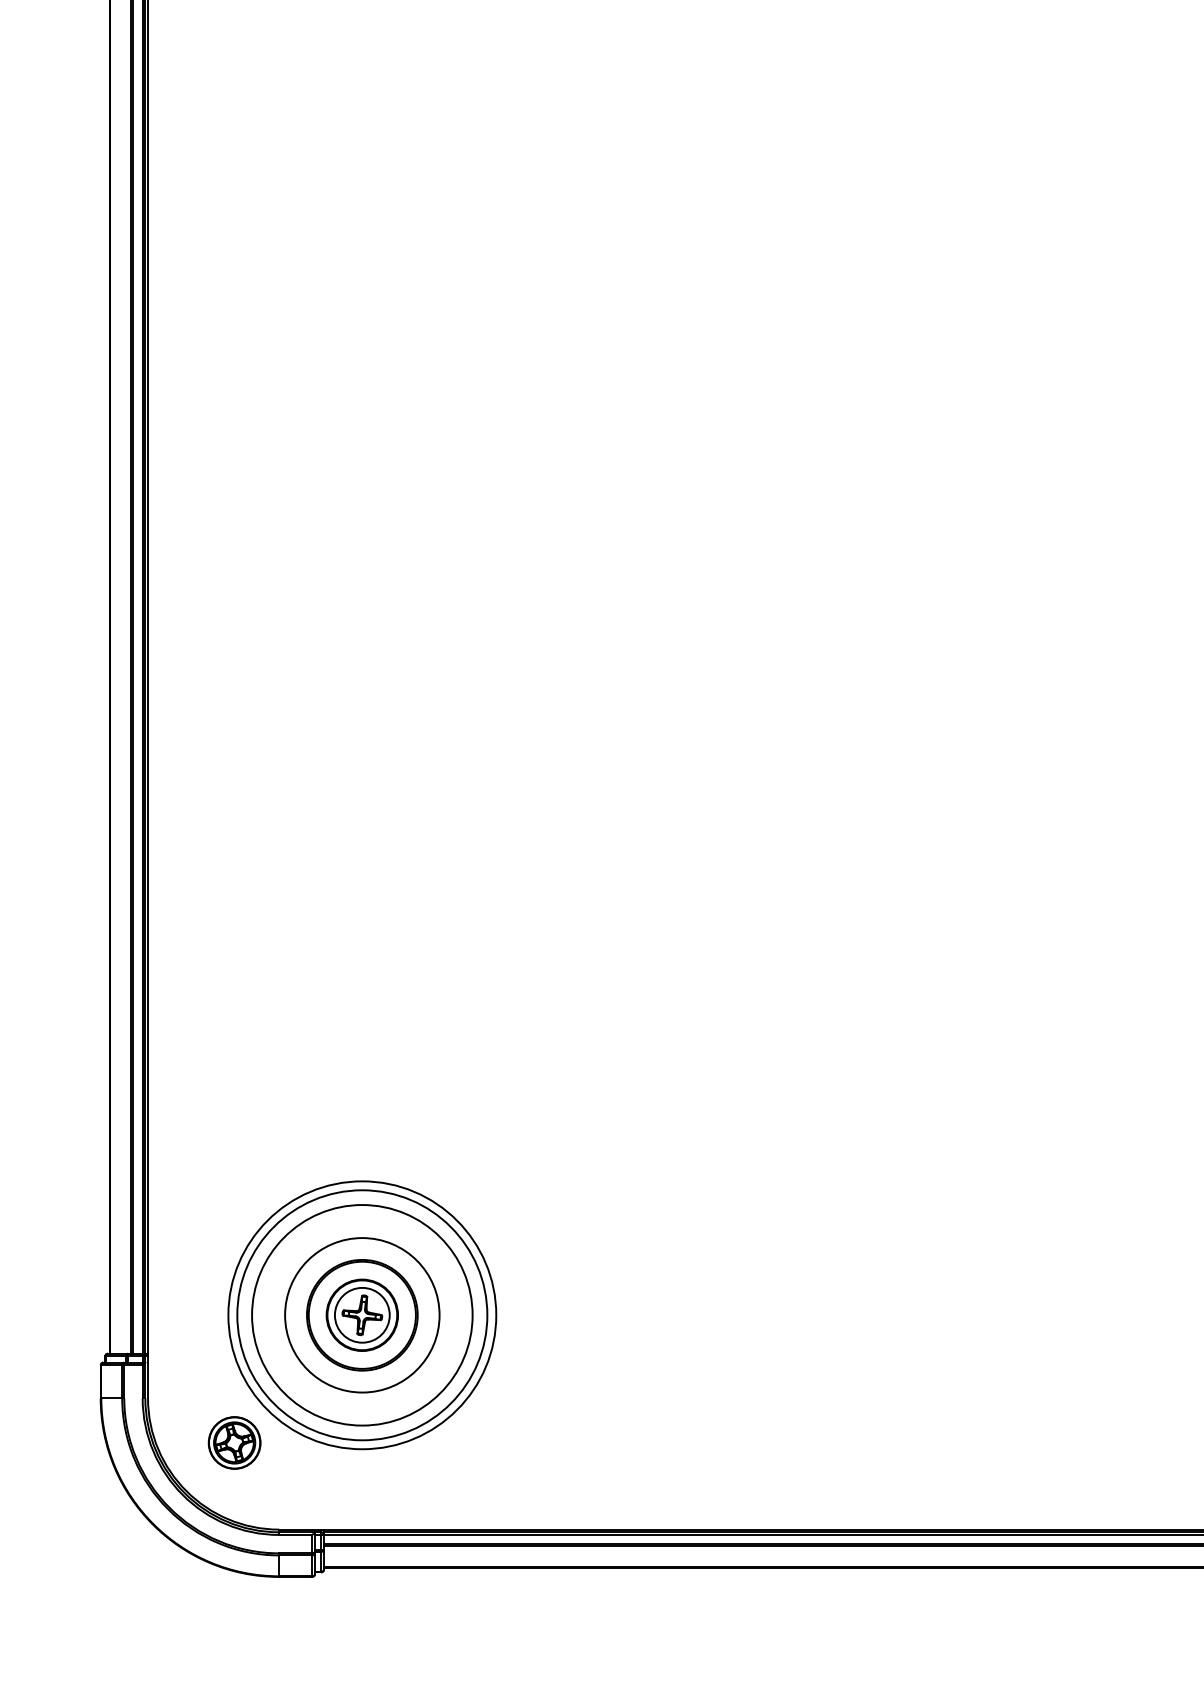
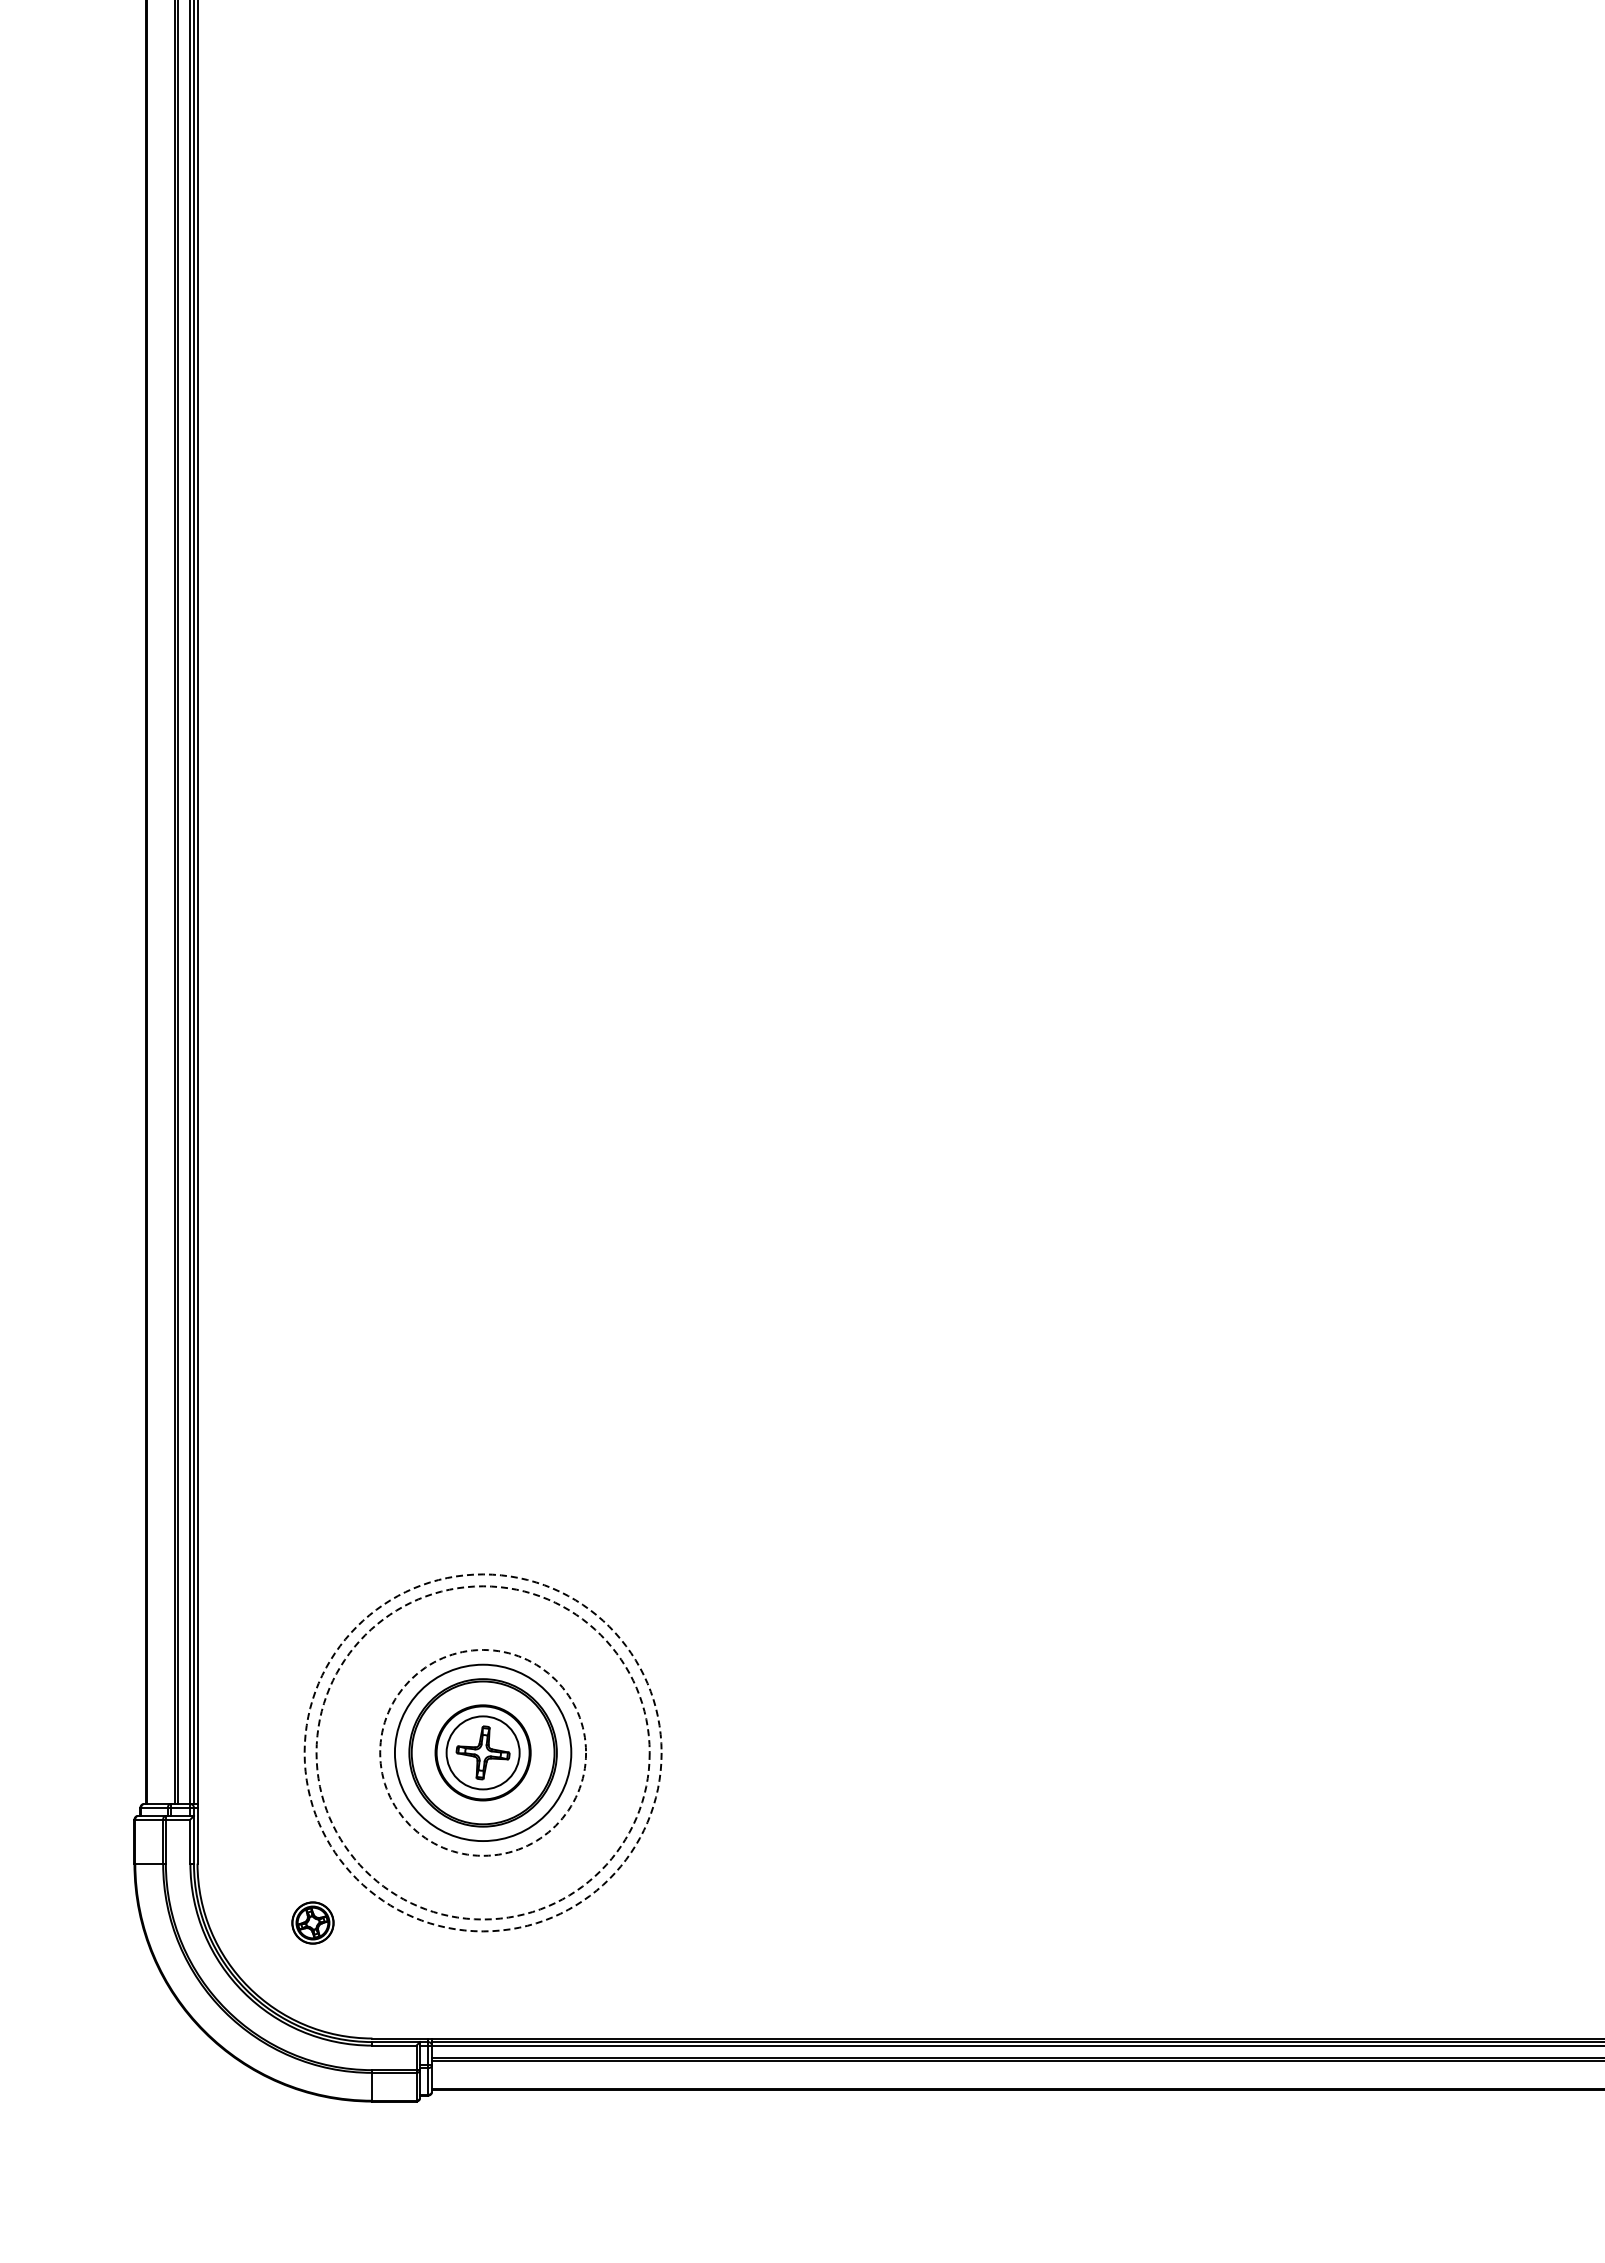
circle: (361, 1314) -> (482, 1752), solid -> dashed
circle: (361, 1314) -> (482, 1752), solid -> dashed
circle: (362, 1314) -> (483, 1752), size x0.6
circle: (362, 1314) -> (483, 1752), solid -> dashed
part: (234, 1442) -> (312, 1922), size x0.6

